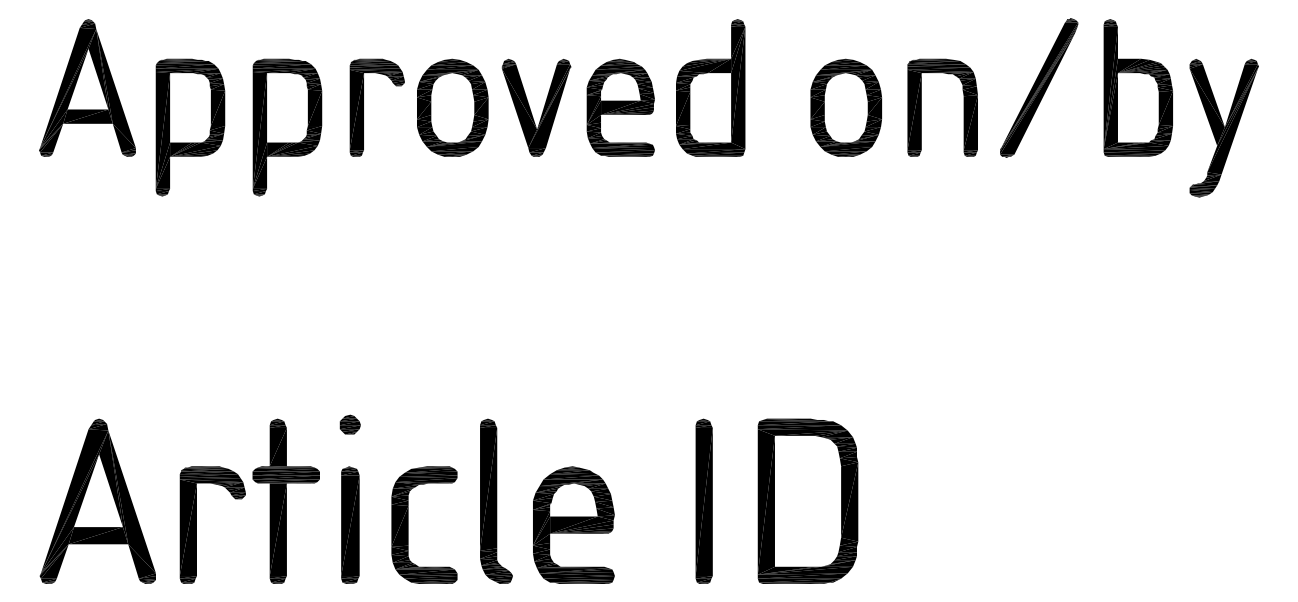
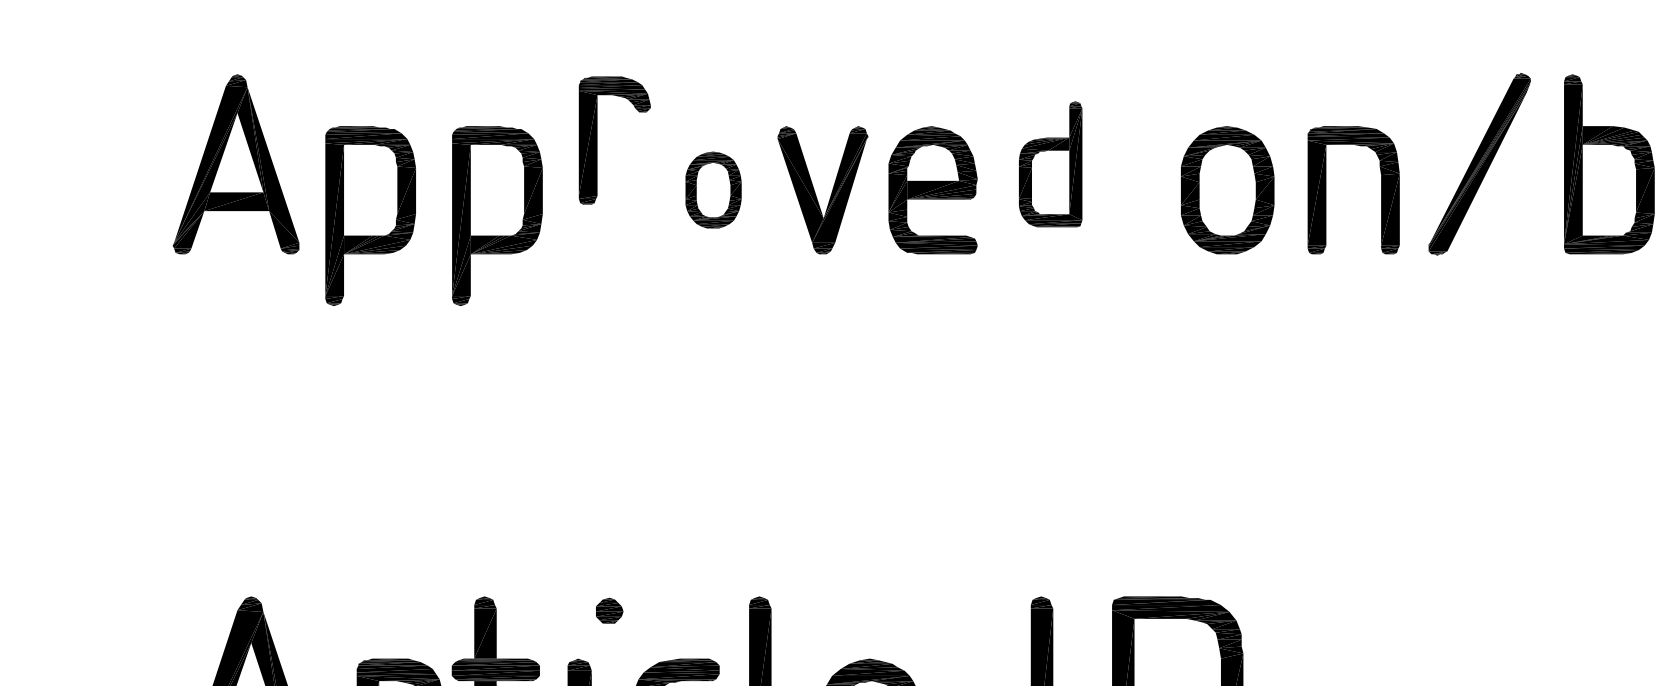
part: (710, 87) -> (1050, 163), size x0.7
part: (363, 107) -> (596, 140), moved
part: (452, 107) -> (713, 189), size x0.6
part: (349, 424) -> (608, 610), moved

